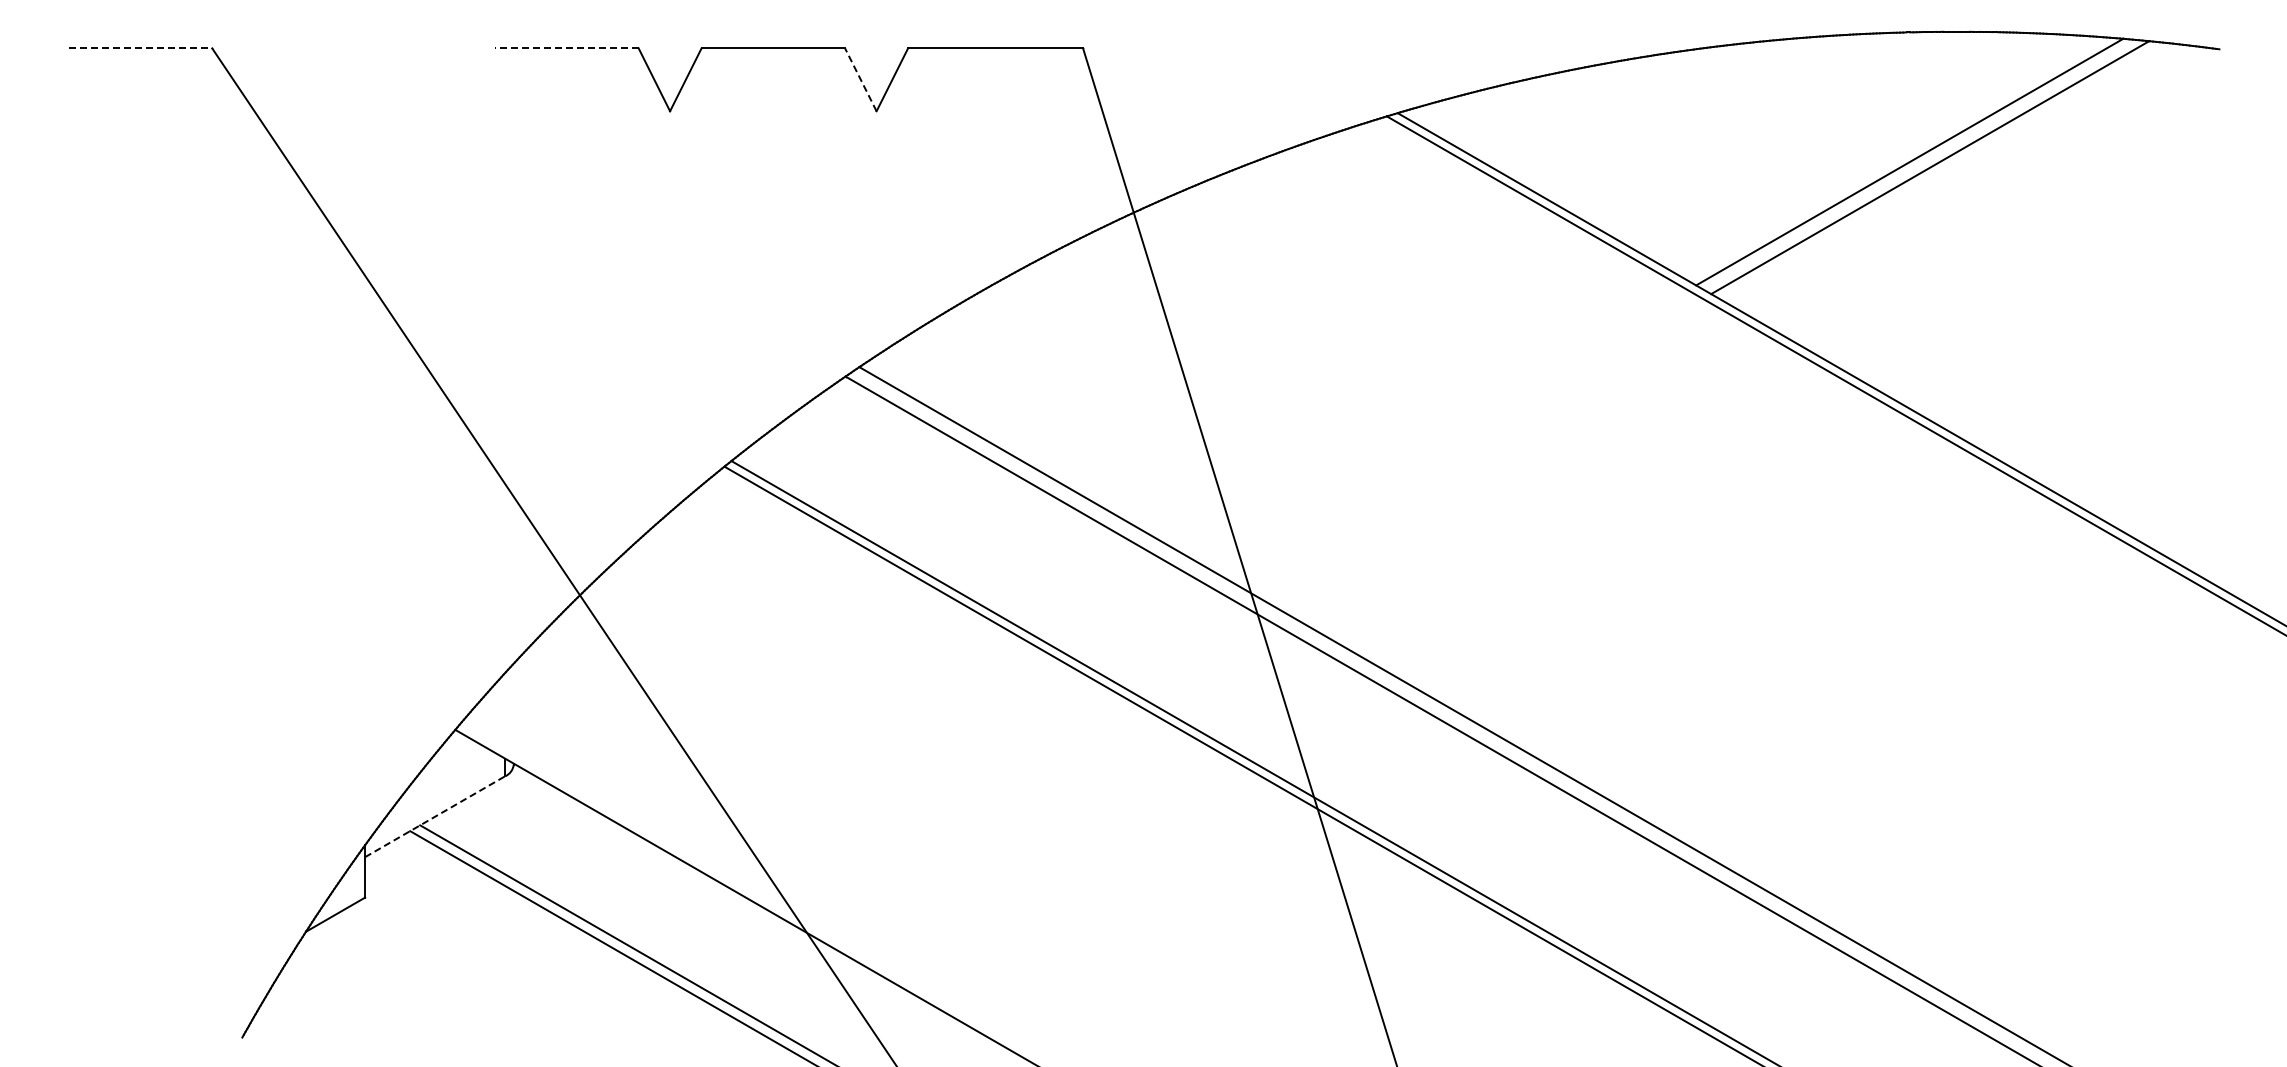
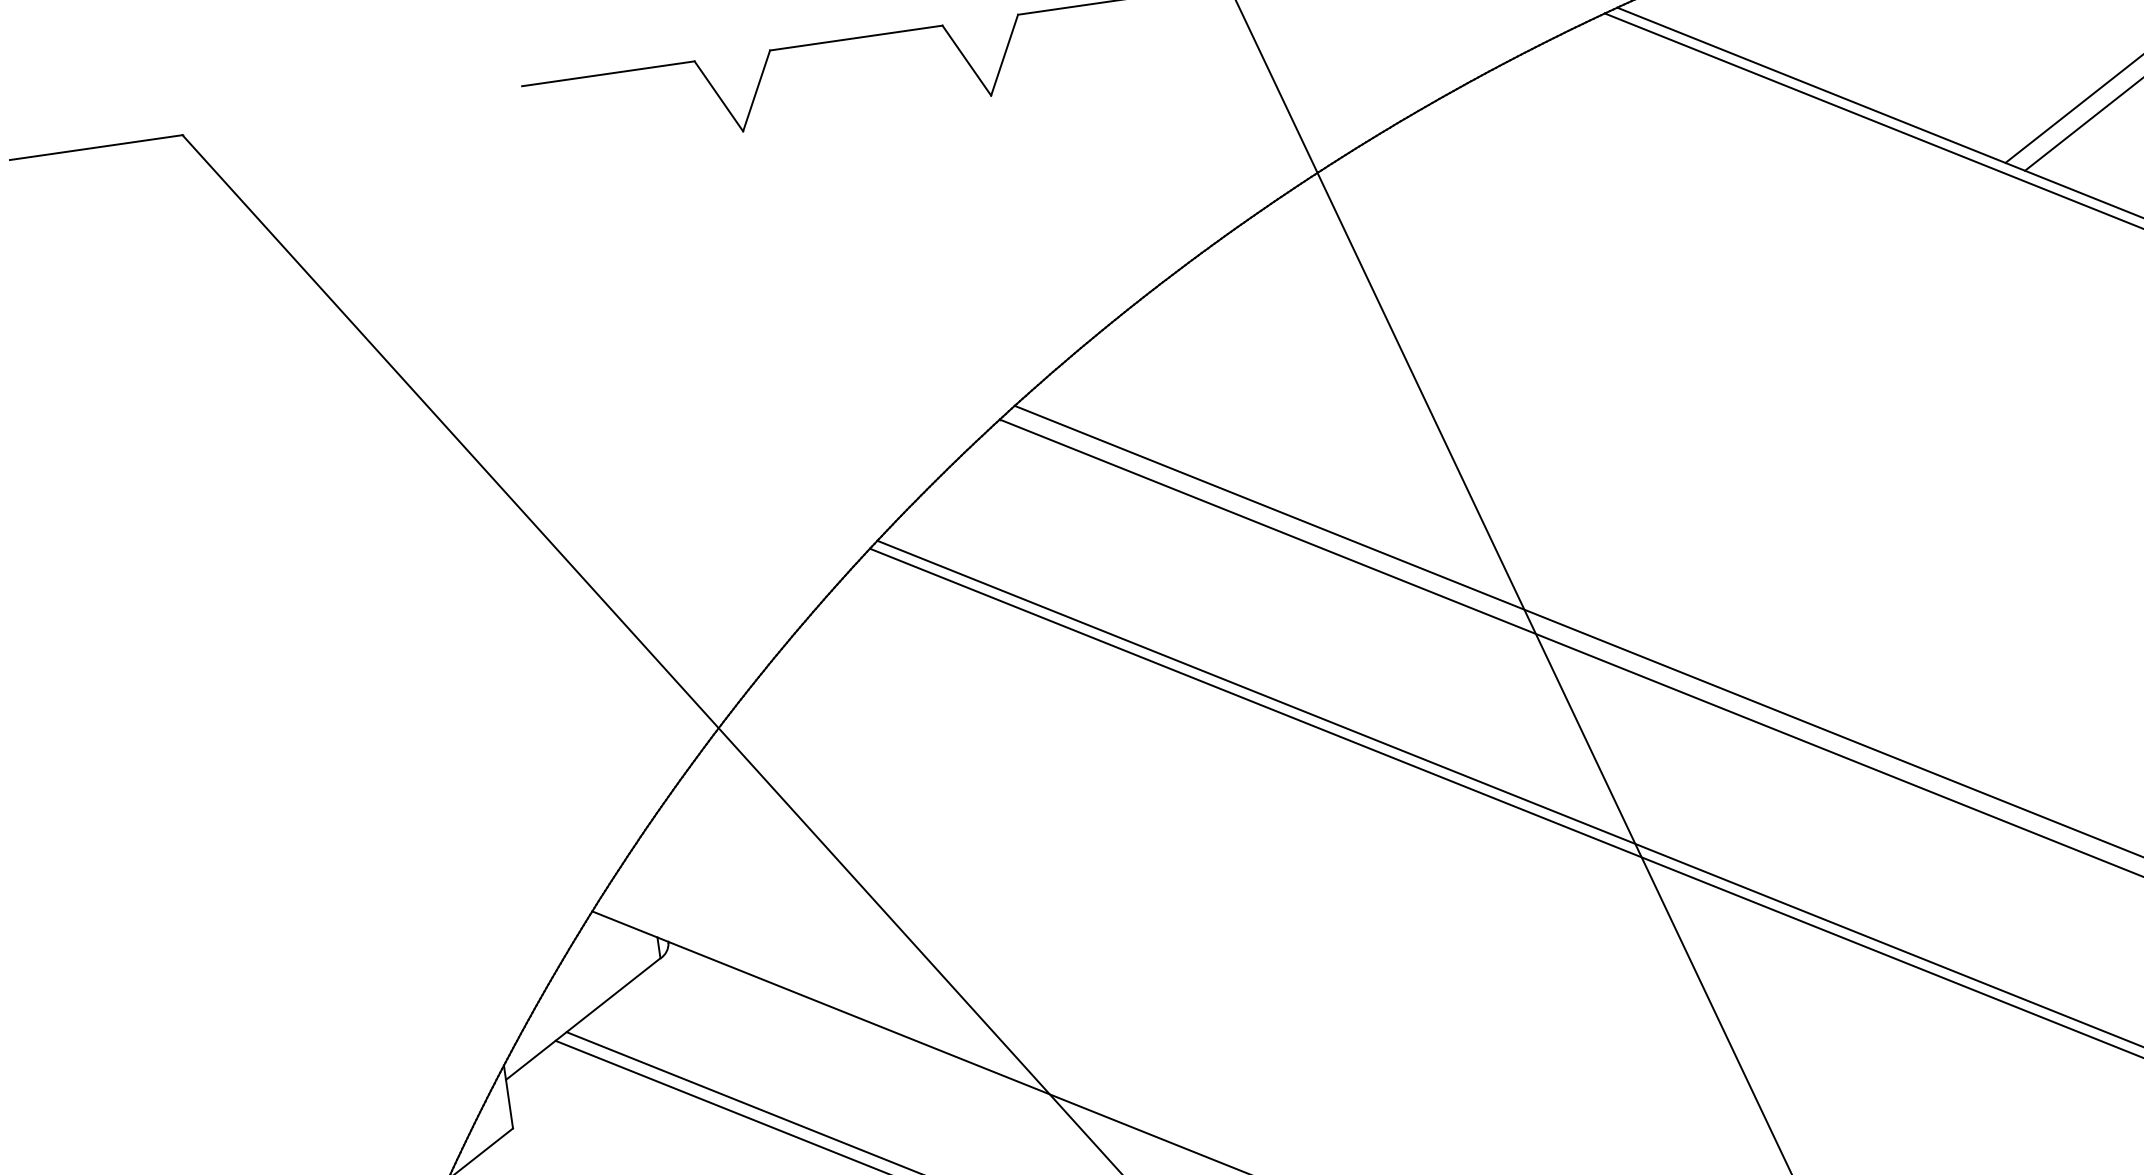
line: (140, 48) -> (96, 147), dashed -> solid
line: (566, 48) -> (607, 73), dashed -> solid
line: (860, 79) -> (966, 60), dashed -> solid
line: (435, 816) -> (583, 1018), dashed -> solid

